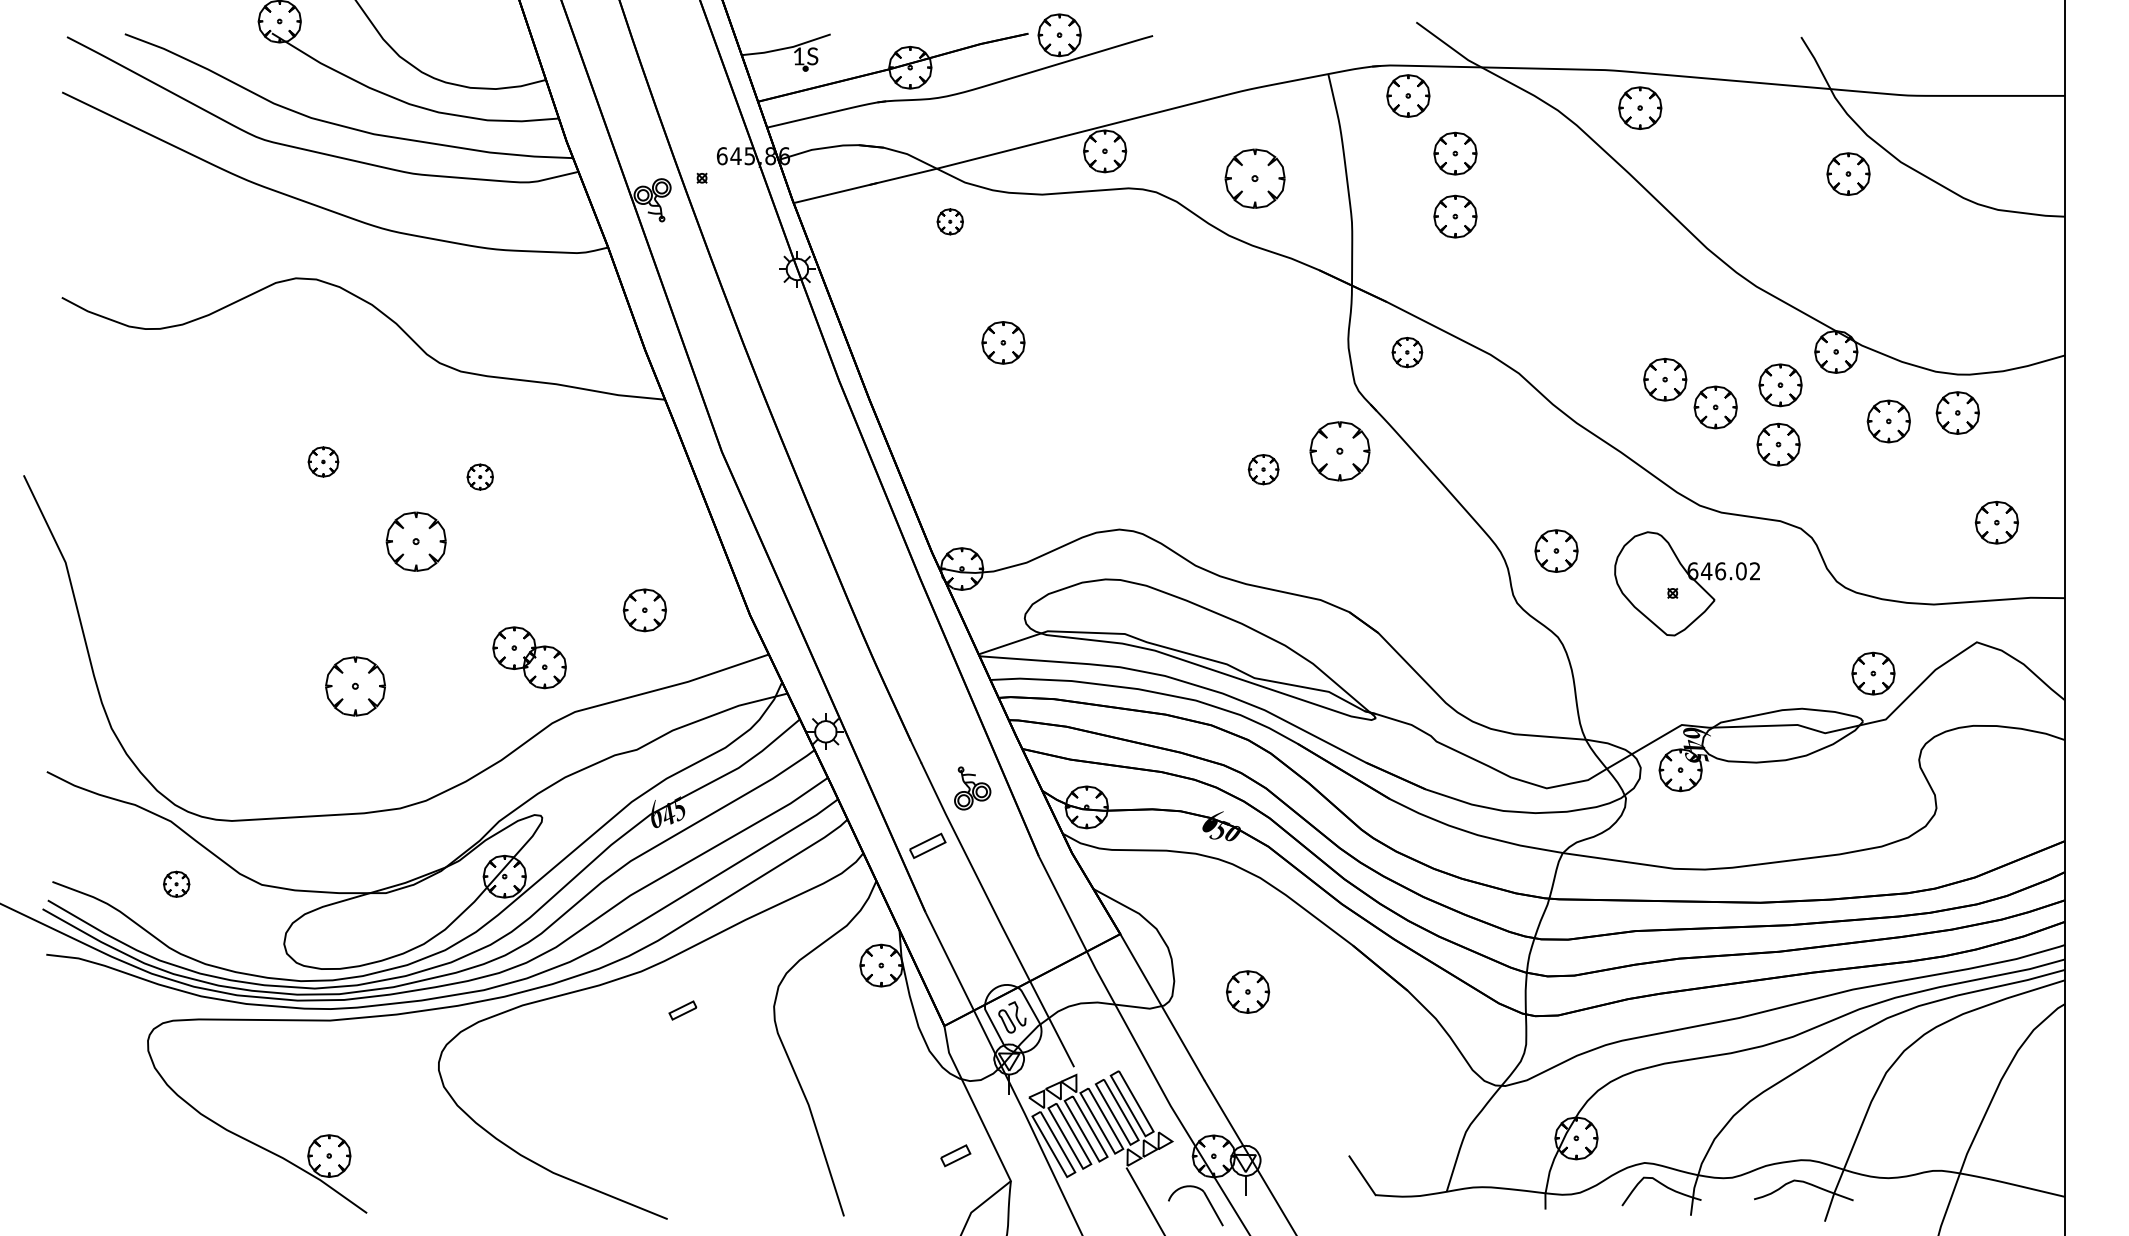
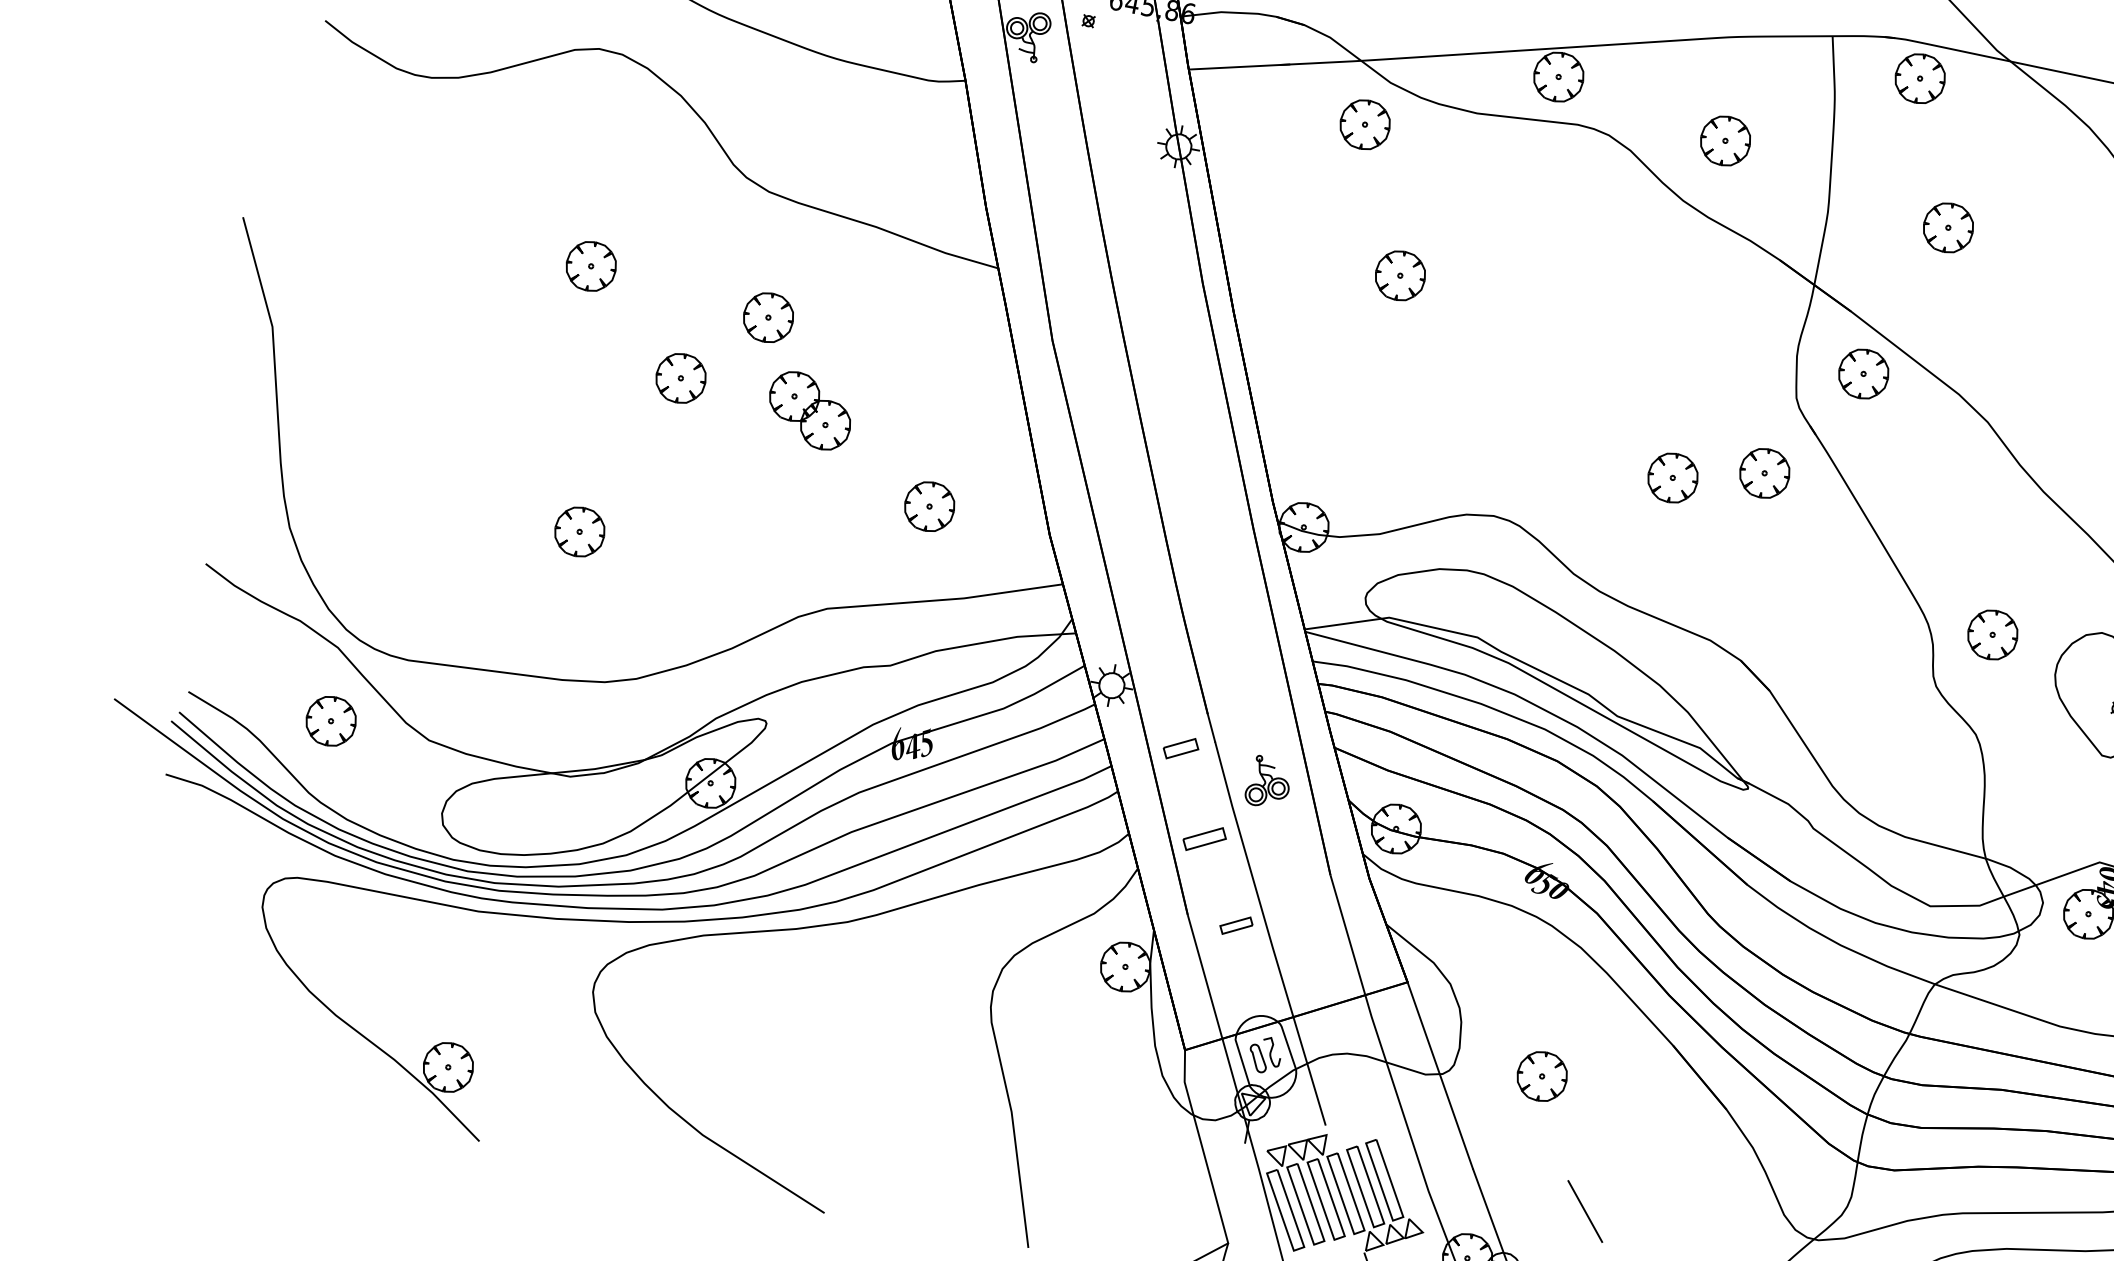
part: (1455, 153) -> (1962, 155), removed
part: (1254, 178) -> (1725, 140), size x0.71
part: (950, 221) -> (1365, 124), size x1.67
part: (1407, 352) -> (1863, 374), size x1.43
part: (1339, 451) -> (1764, 473), size x0.71
part: (323, 461) -> (591, 265), size x1.43
part: (1263, 469) -> (1672, 477), size x1.43
part: (480, 476) -> (769, 317), size x1.67
part: (416, 541) -> (681, 378), size x0.71
part: (529, 657) -> (809, 410), moved
part: (355, 686) -> (579, 532), size x0.71
part: (176, 884) -> (330, 721), size x1.67
part: (682, 1010) -> (1235, 925), moved
line: (1305, 1098) -> (1585, 1211), added
part: (955, 1155) -> (1180, 748), moved

